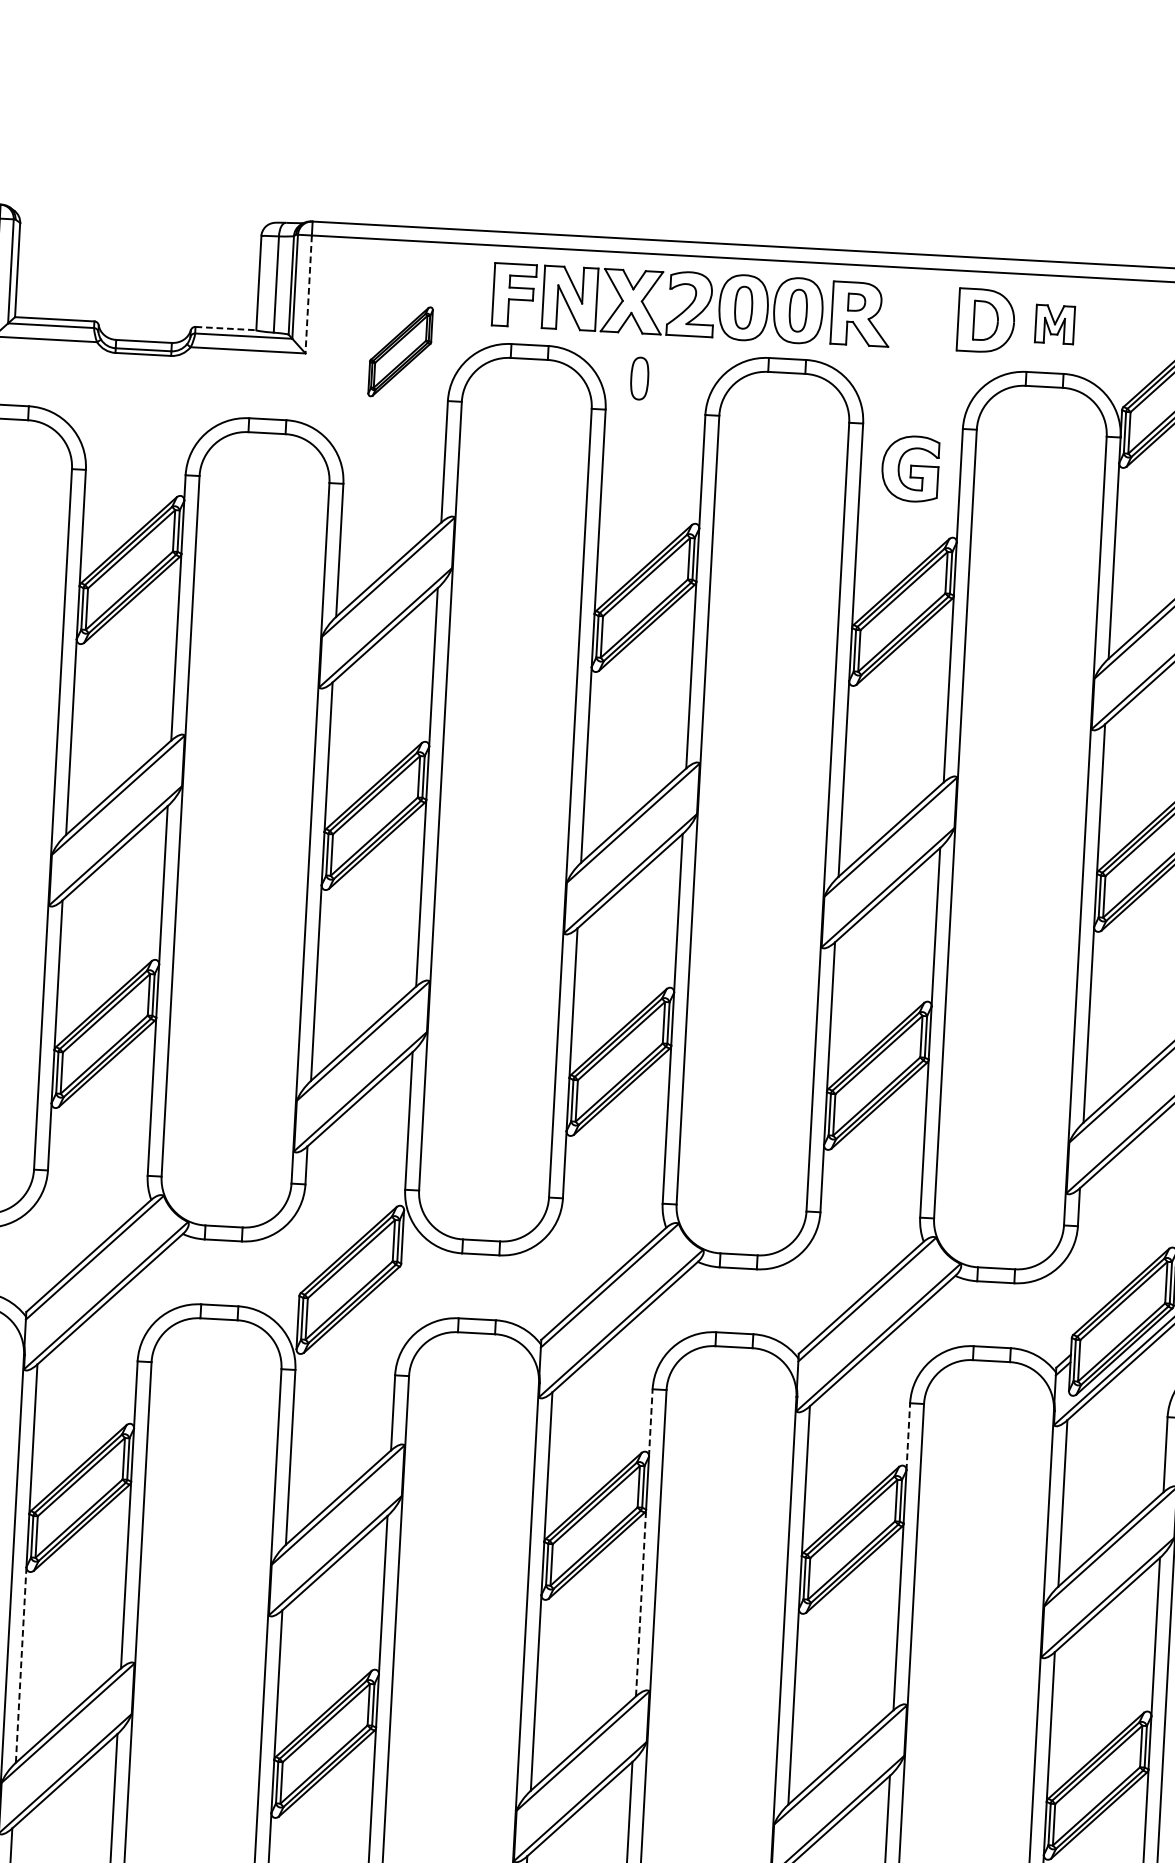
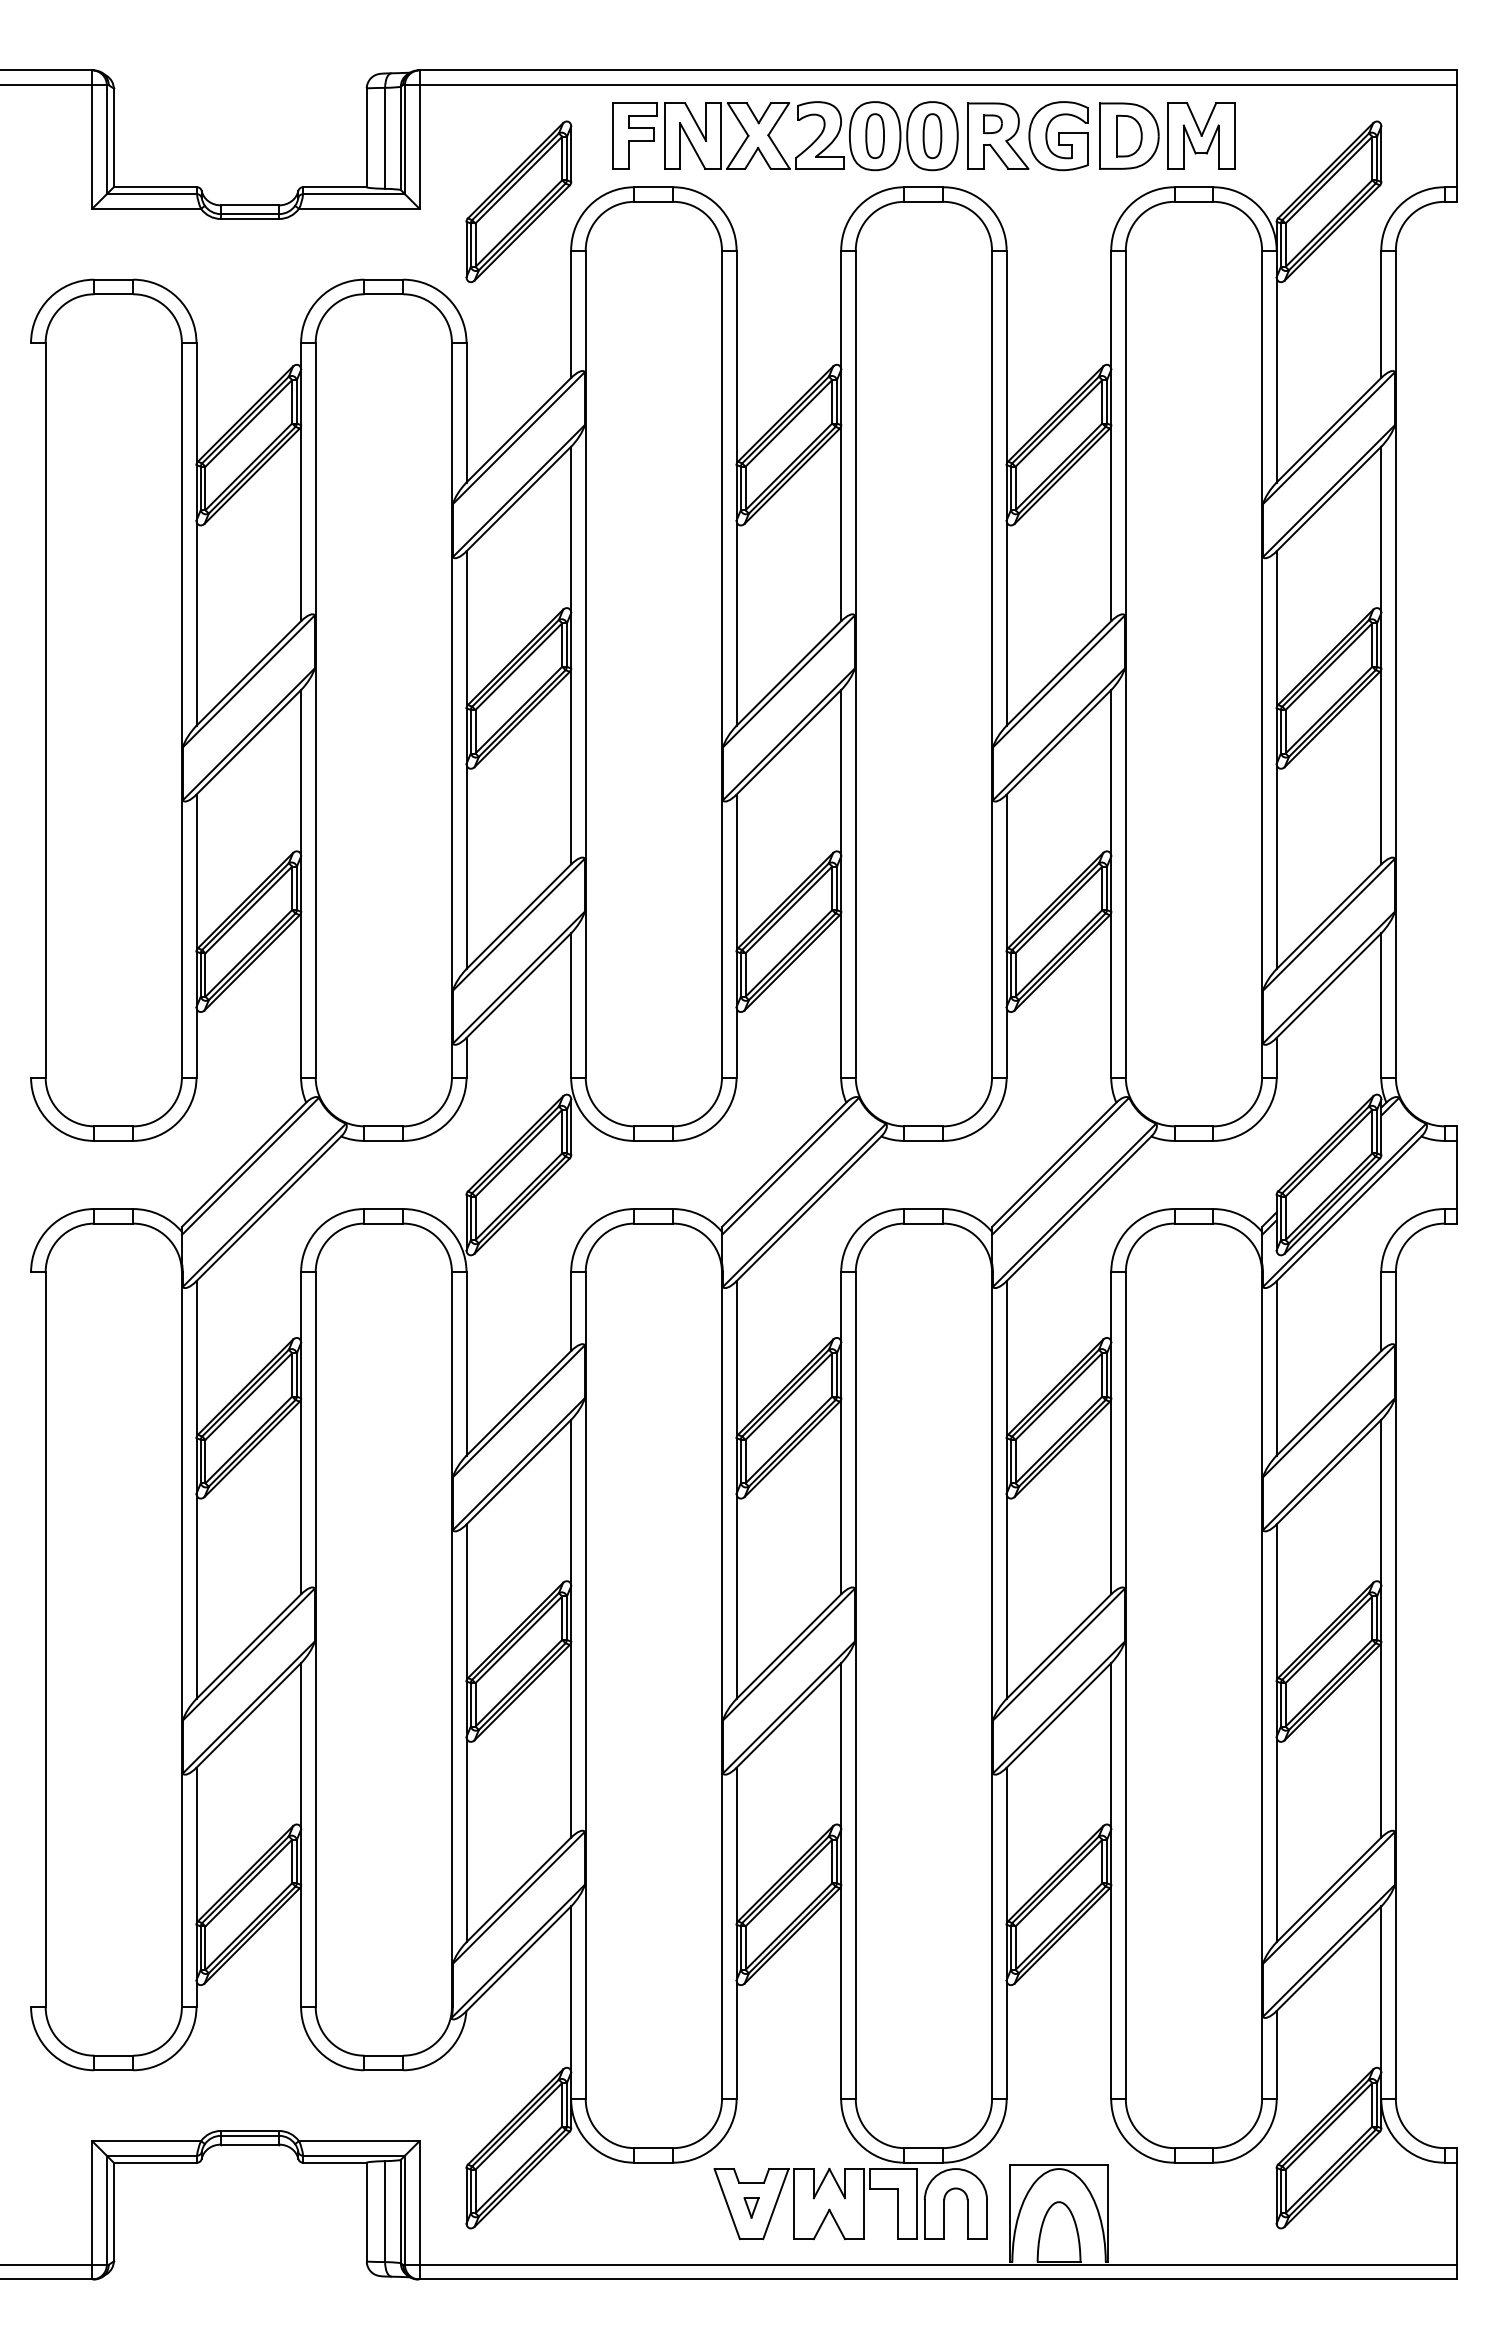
line: (308, 294) -> (419, 146), dashed -> solid
part: (1054, 323) -> (1201, 135), size x1.67
line: (225, 328) -> (334, 187), dashed -> solid
part: (400, 351) -> (518, 201), size x1.67
part: (639, 377) -> (770, 215), removed
part: (910, 469) -> (1058, 136), moved
line: (651, 1422) -> (841, 1307), dashed -> solid
line: (908, 1436) -> (1111, 1307), dashed -> solid
line: (641, 1603) -> (841, 1496), dashed -> solid
line: (21, 1665) -> (196, 1596), dashed -> solid

